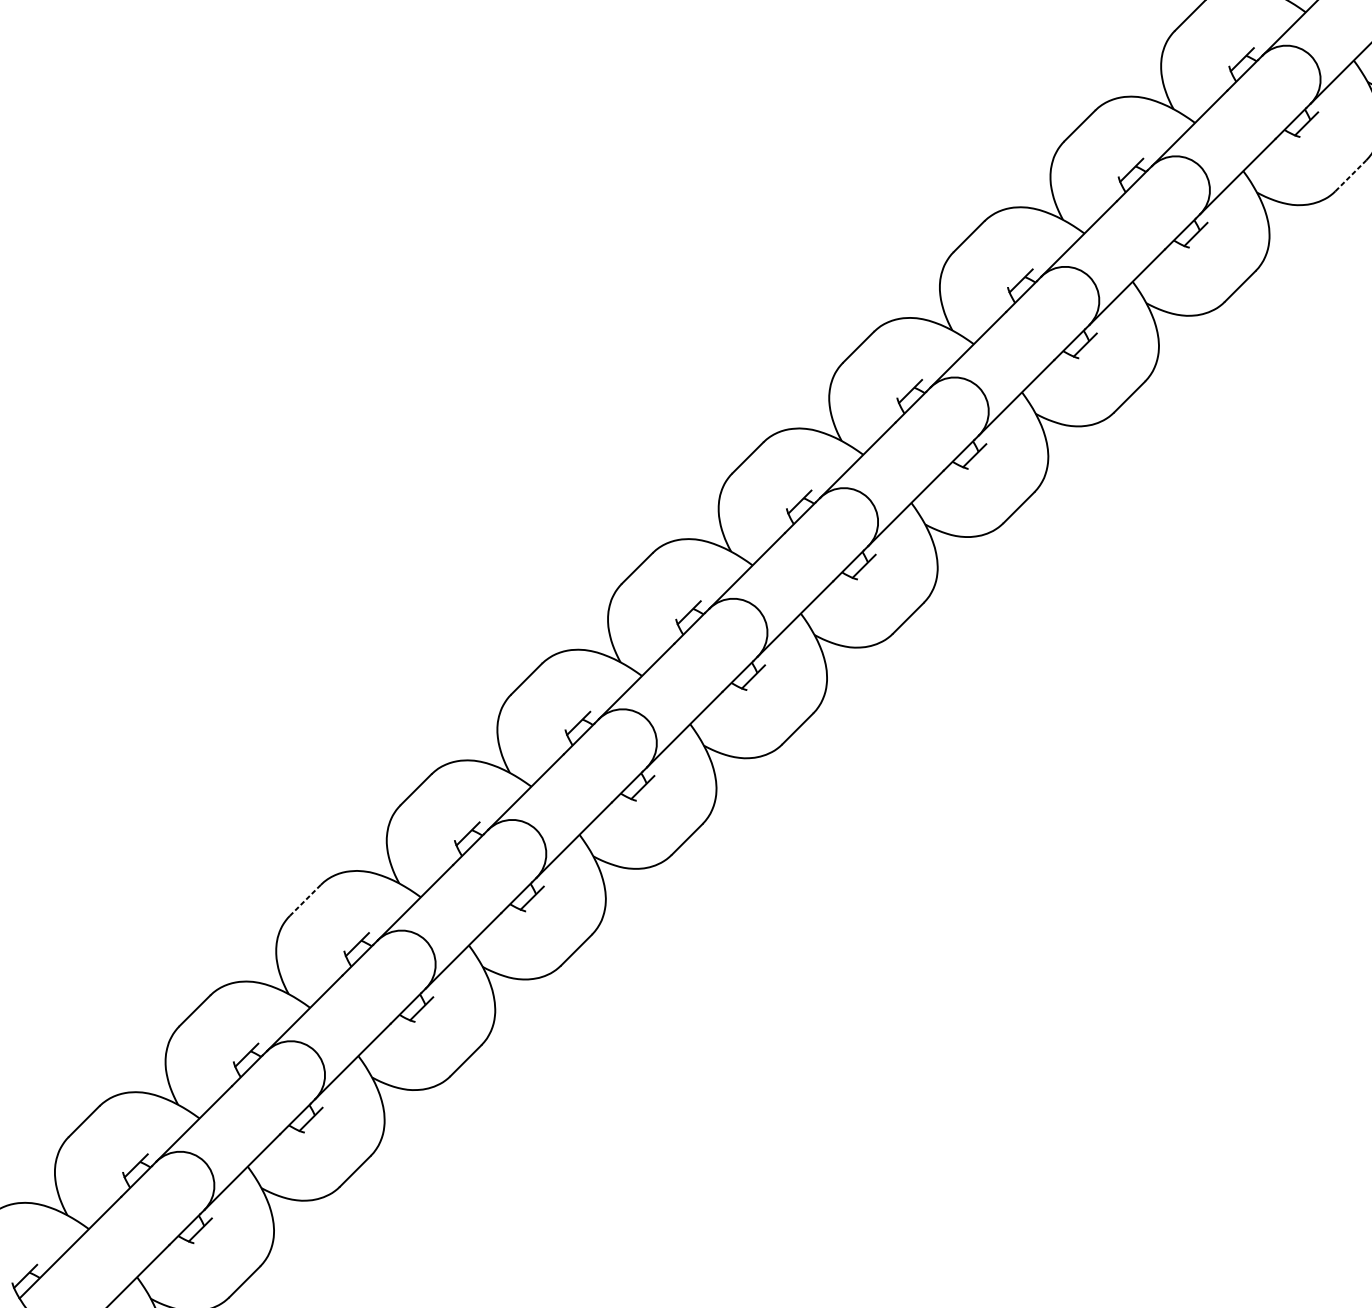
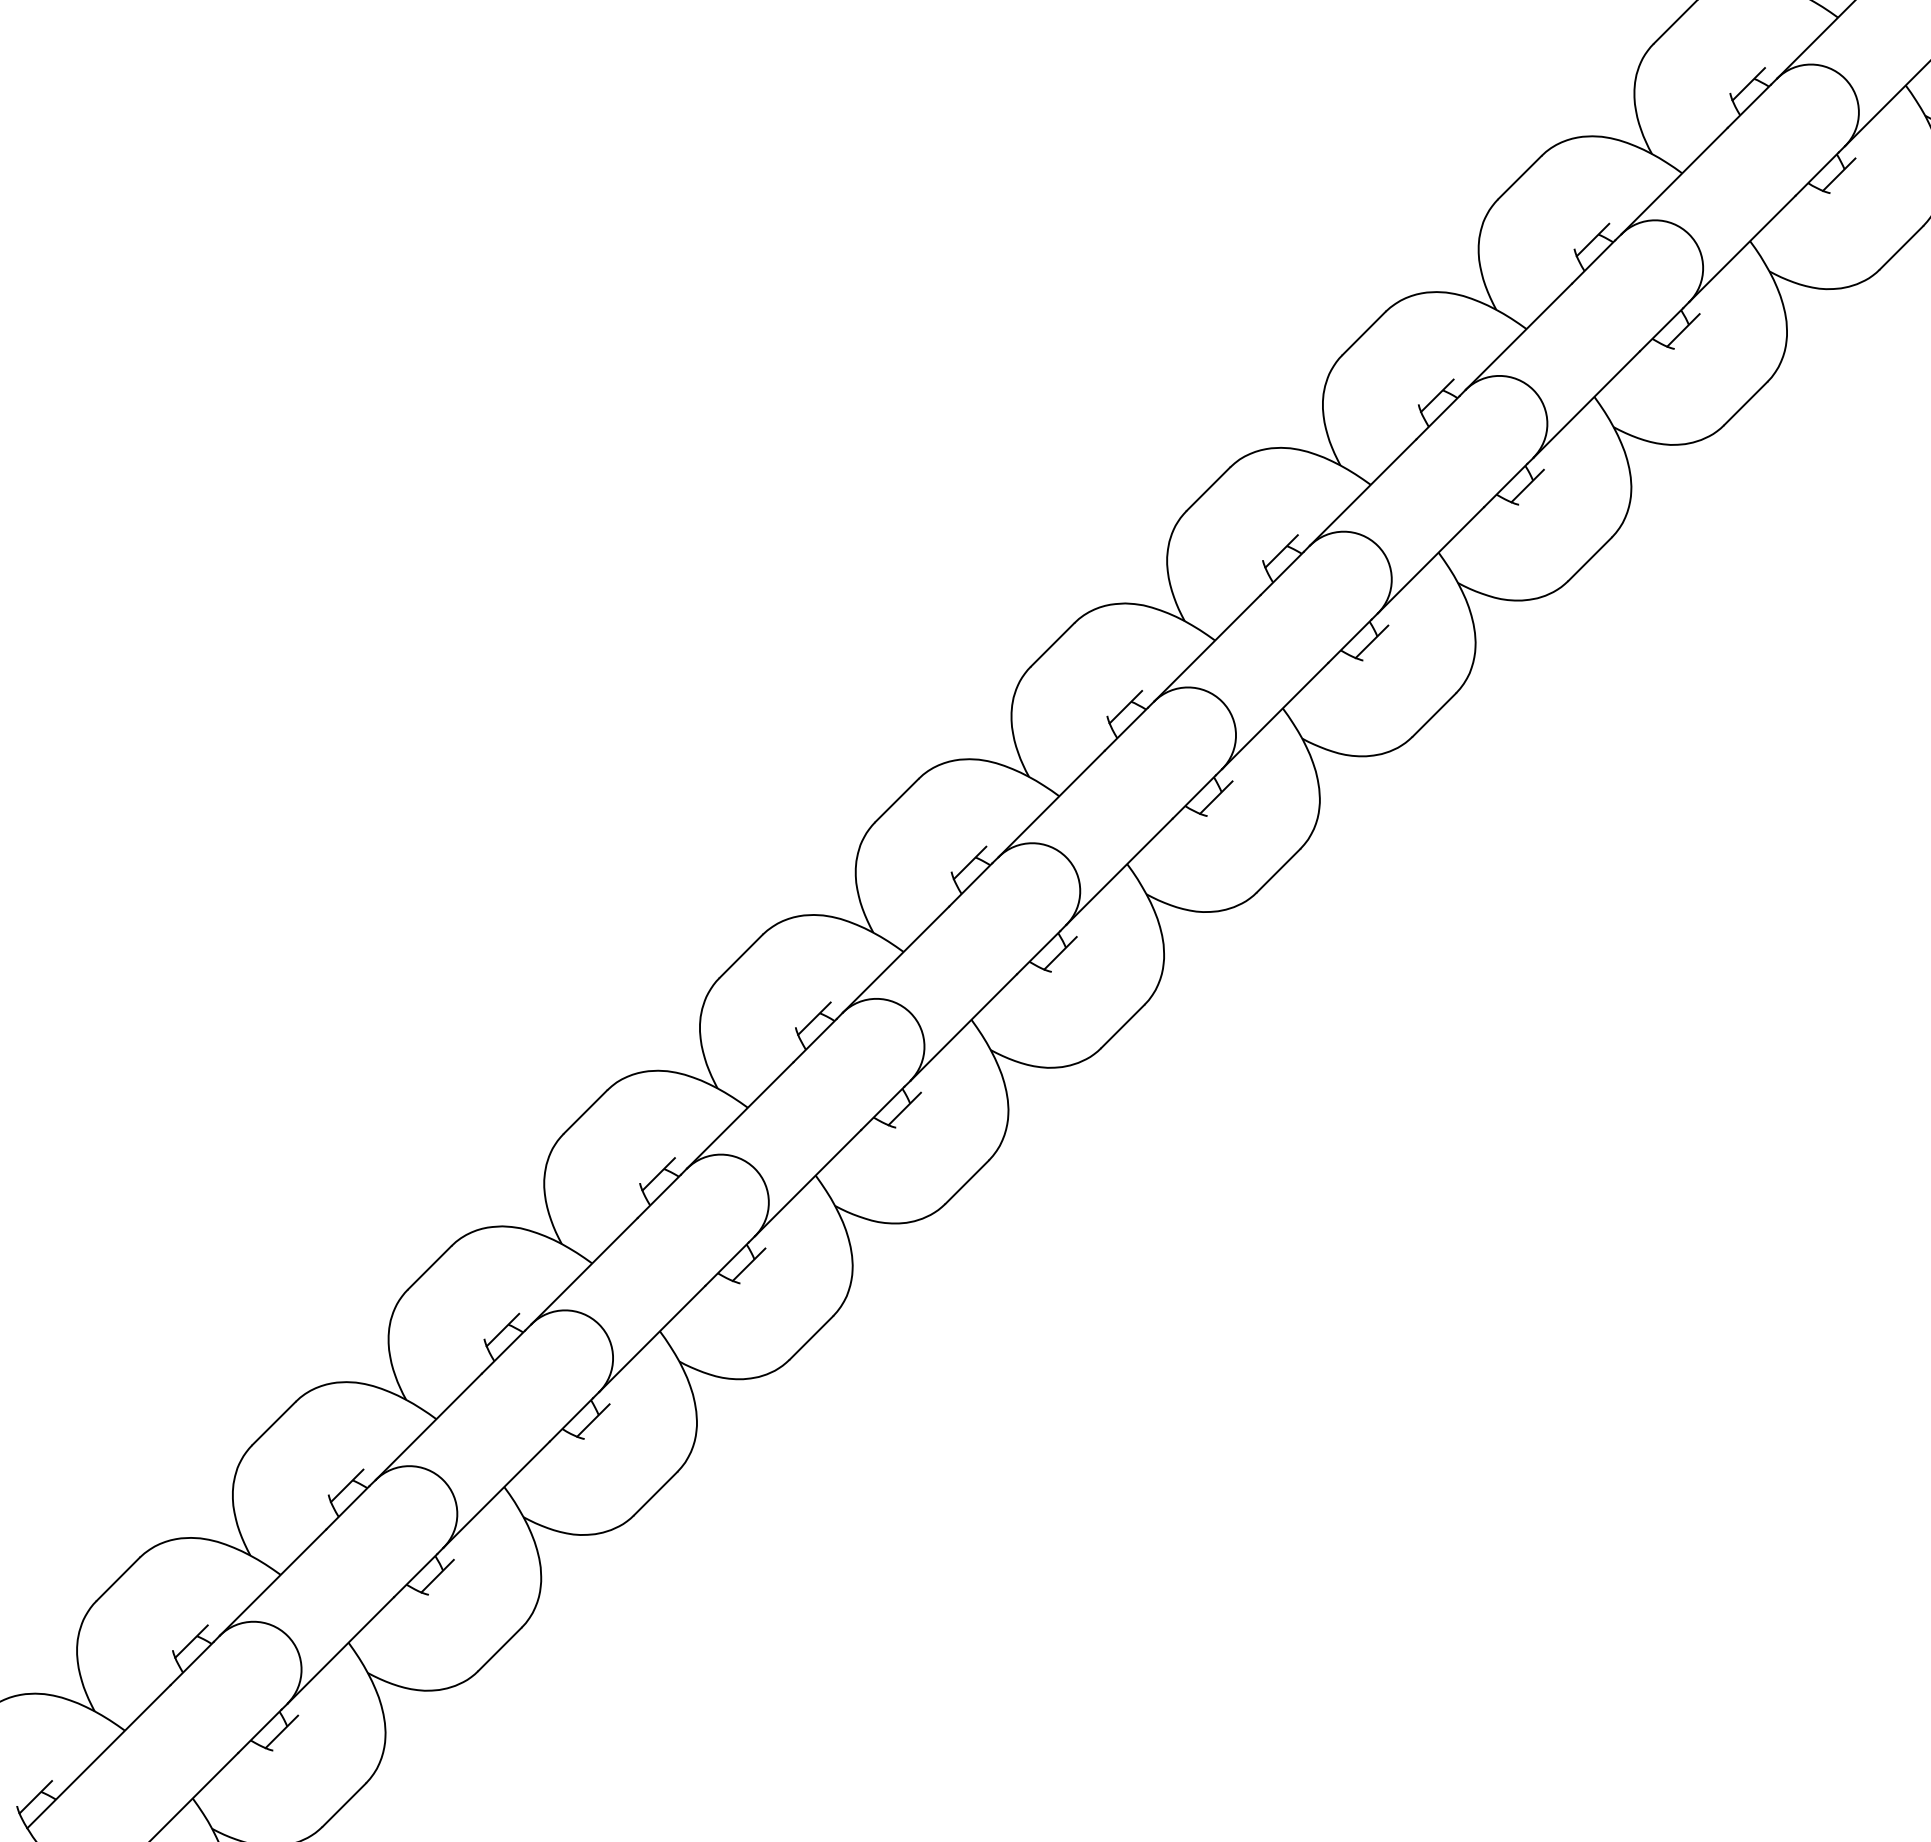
line: (1350, 175) -> (1901, 247), dashed -> solid
line: (305, 900) -> (429, 1267), dashed -> solid

